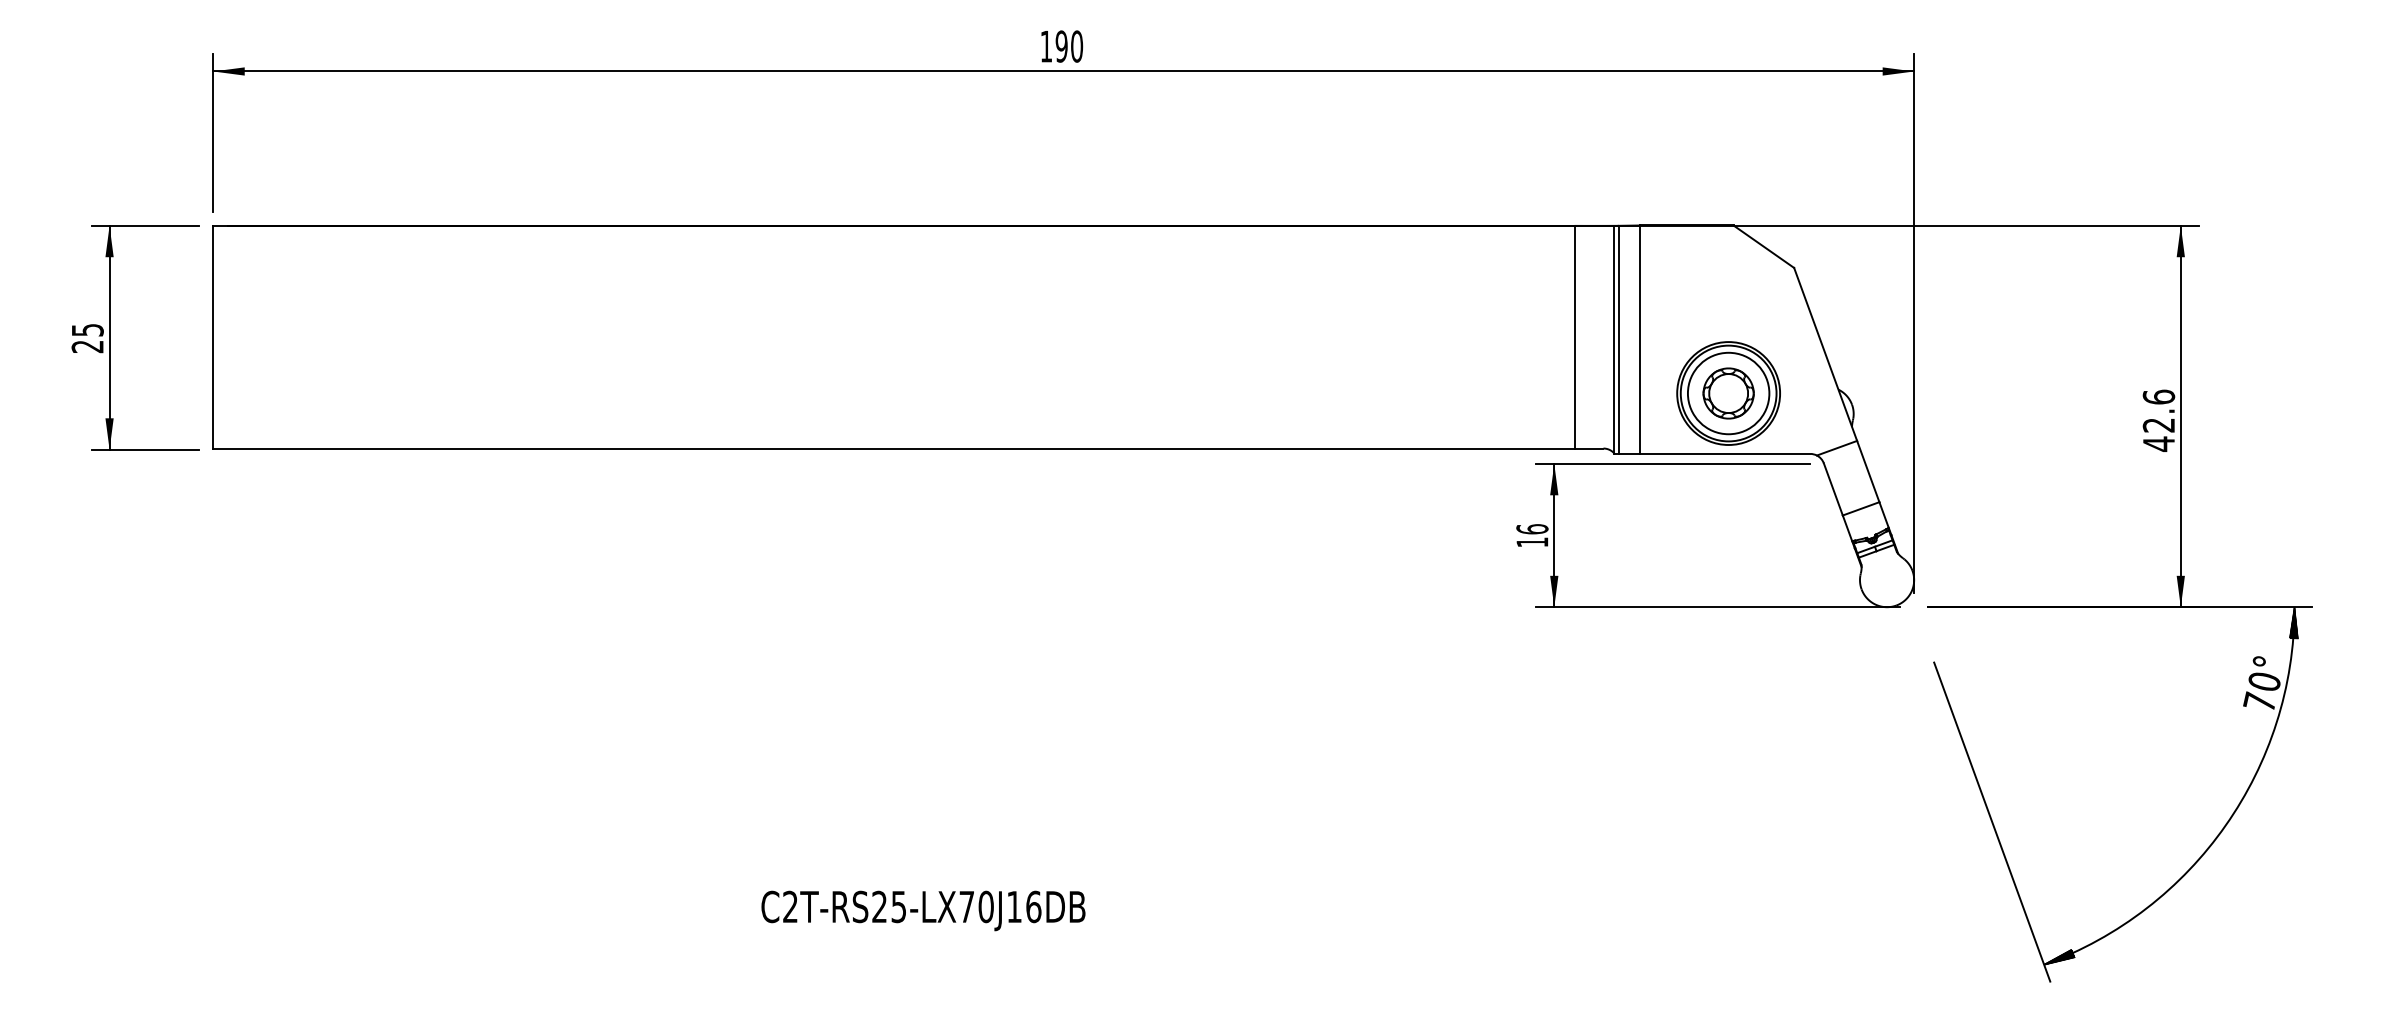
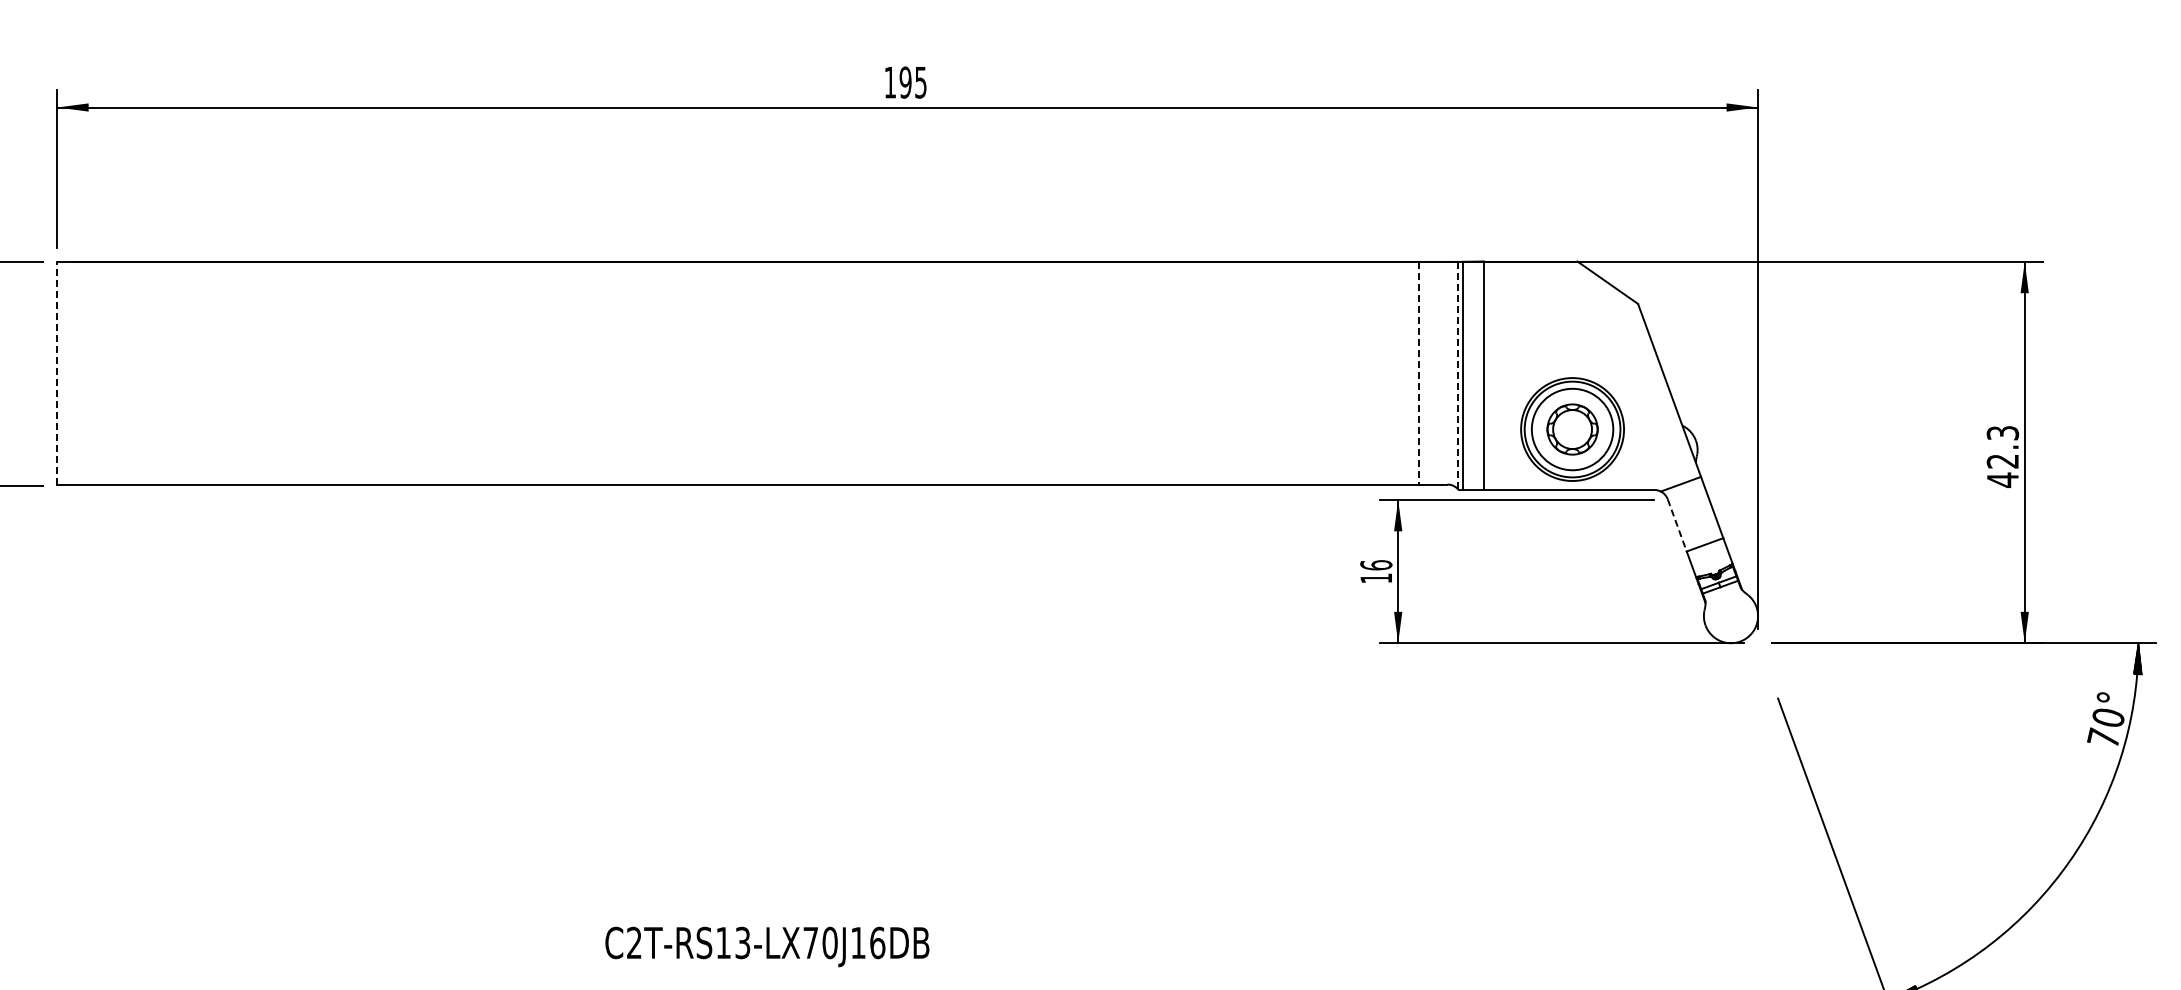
text: (1077, 46) -> (921, 82), 190 -> 195
line: (213, 336) -> (57, 372), solid -> dashed
line: (1574, 337) -> (1418, 373), solid -> dashed
line: (1614, 339) -> (1458, 375), solid -> dashed
text: (2158, 396) -> (2002, 432), 42.6 -> 42.3
line: (1833, 489) -> (1677, 525), solid -> dashed
text: (889, 906) -> (733, 942), C2T-RS25-LX70J16DB -> C2T-RS13-LX70J16DB

